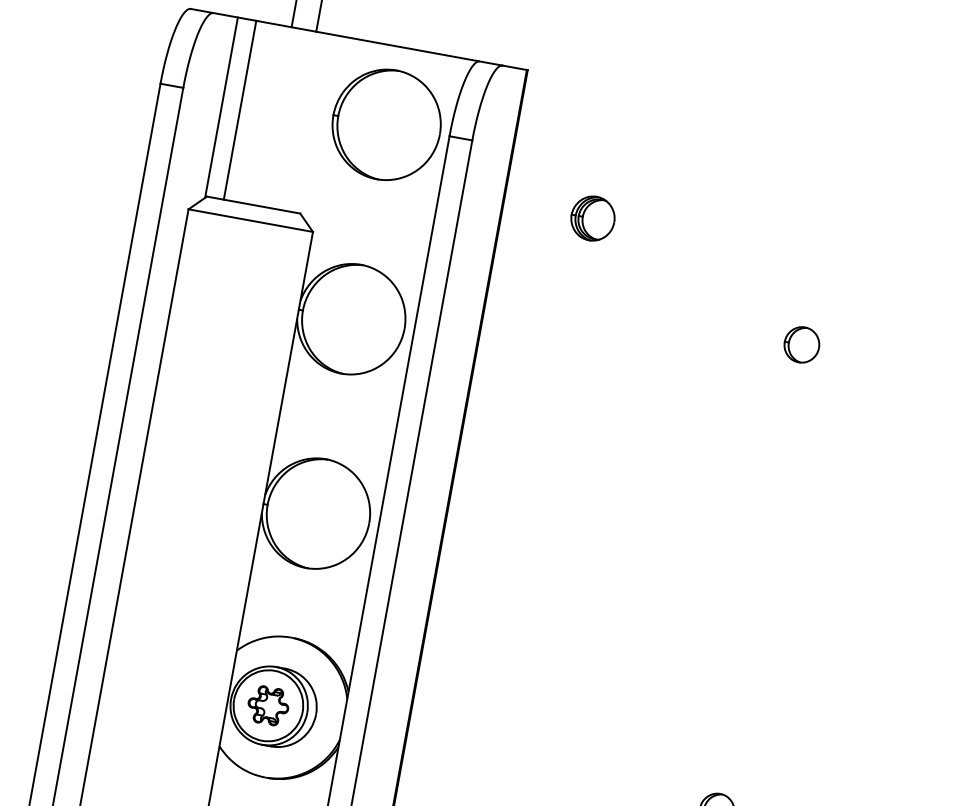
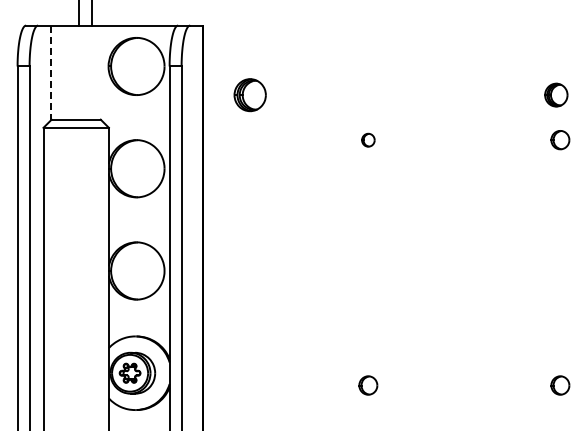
line: (220, 108) -> (50, 73), solid -> dashed
line: (240, 109) -> (60, 72), removed
part: (593, 217) -> (250, 94), size x1.4
part: (802, 345) -> (368, 140), size x0.7

